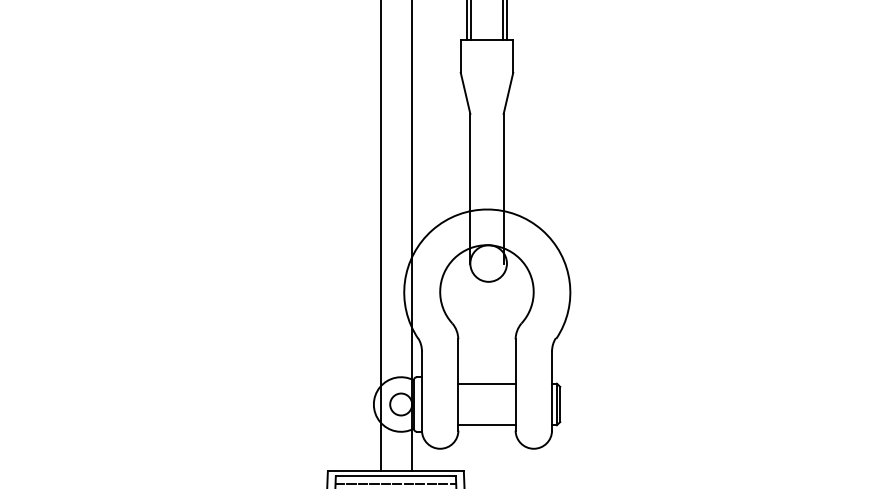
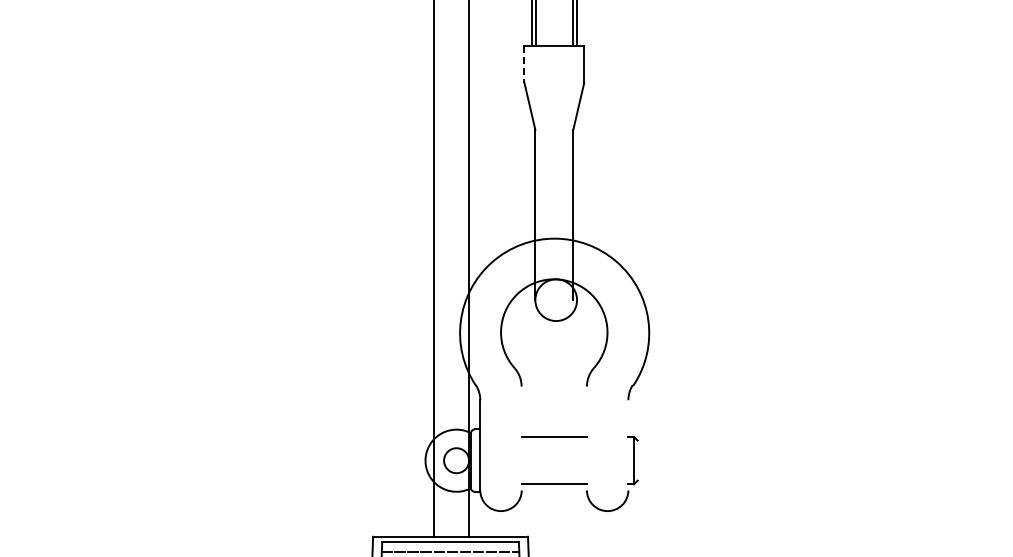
line: (460, 56) -> (524, 64), solid -> dashed
line: (458, 385) -> (521, 438), removed
line: (515, 385) -> (586, 438), removed
line: (552, 391) -> (628, 445), removed
line: (560, 404) -> (637, 460), removed

